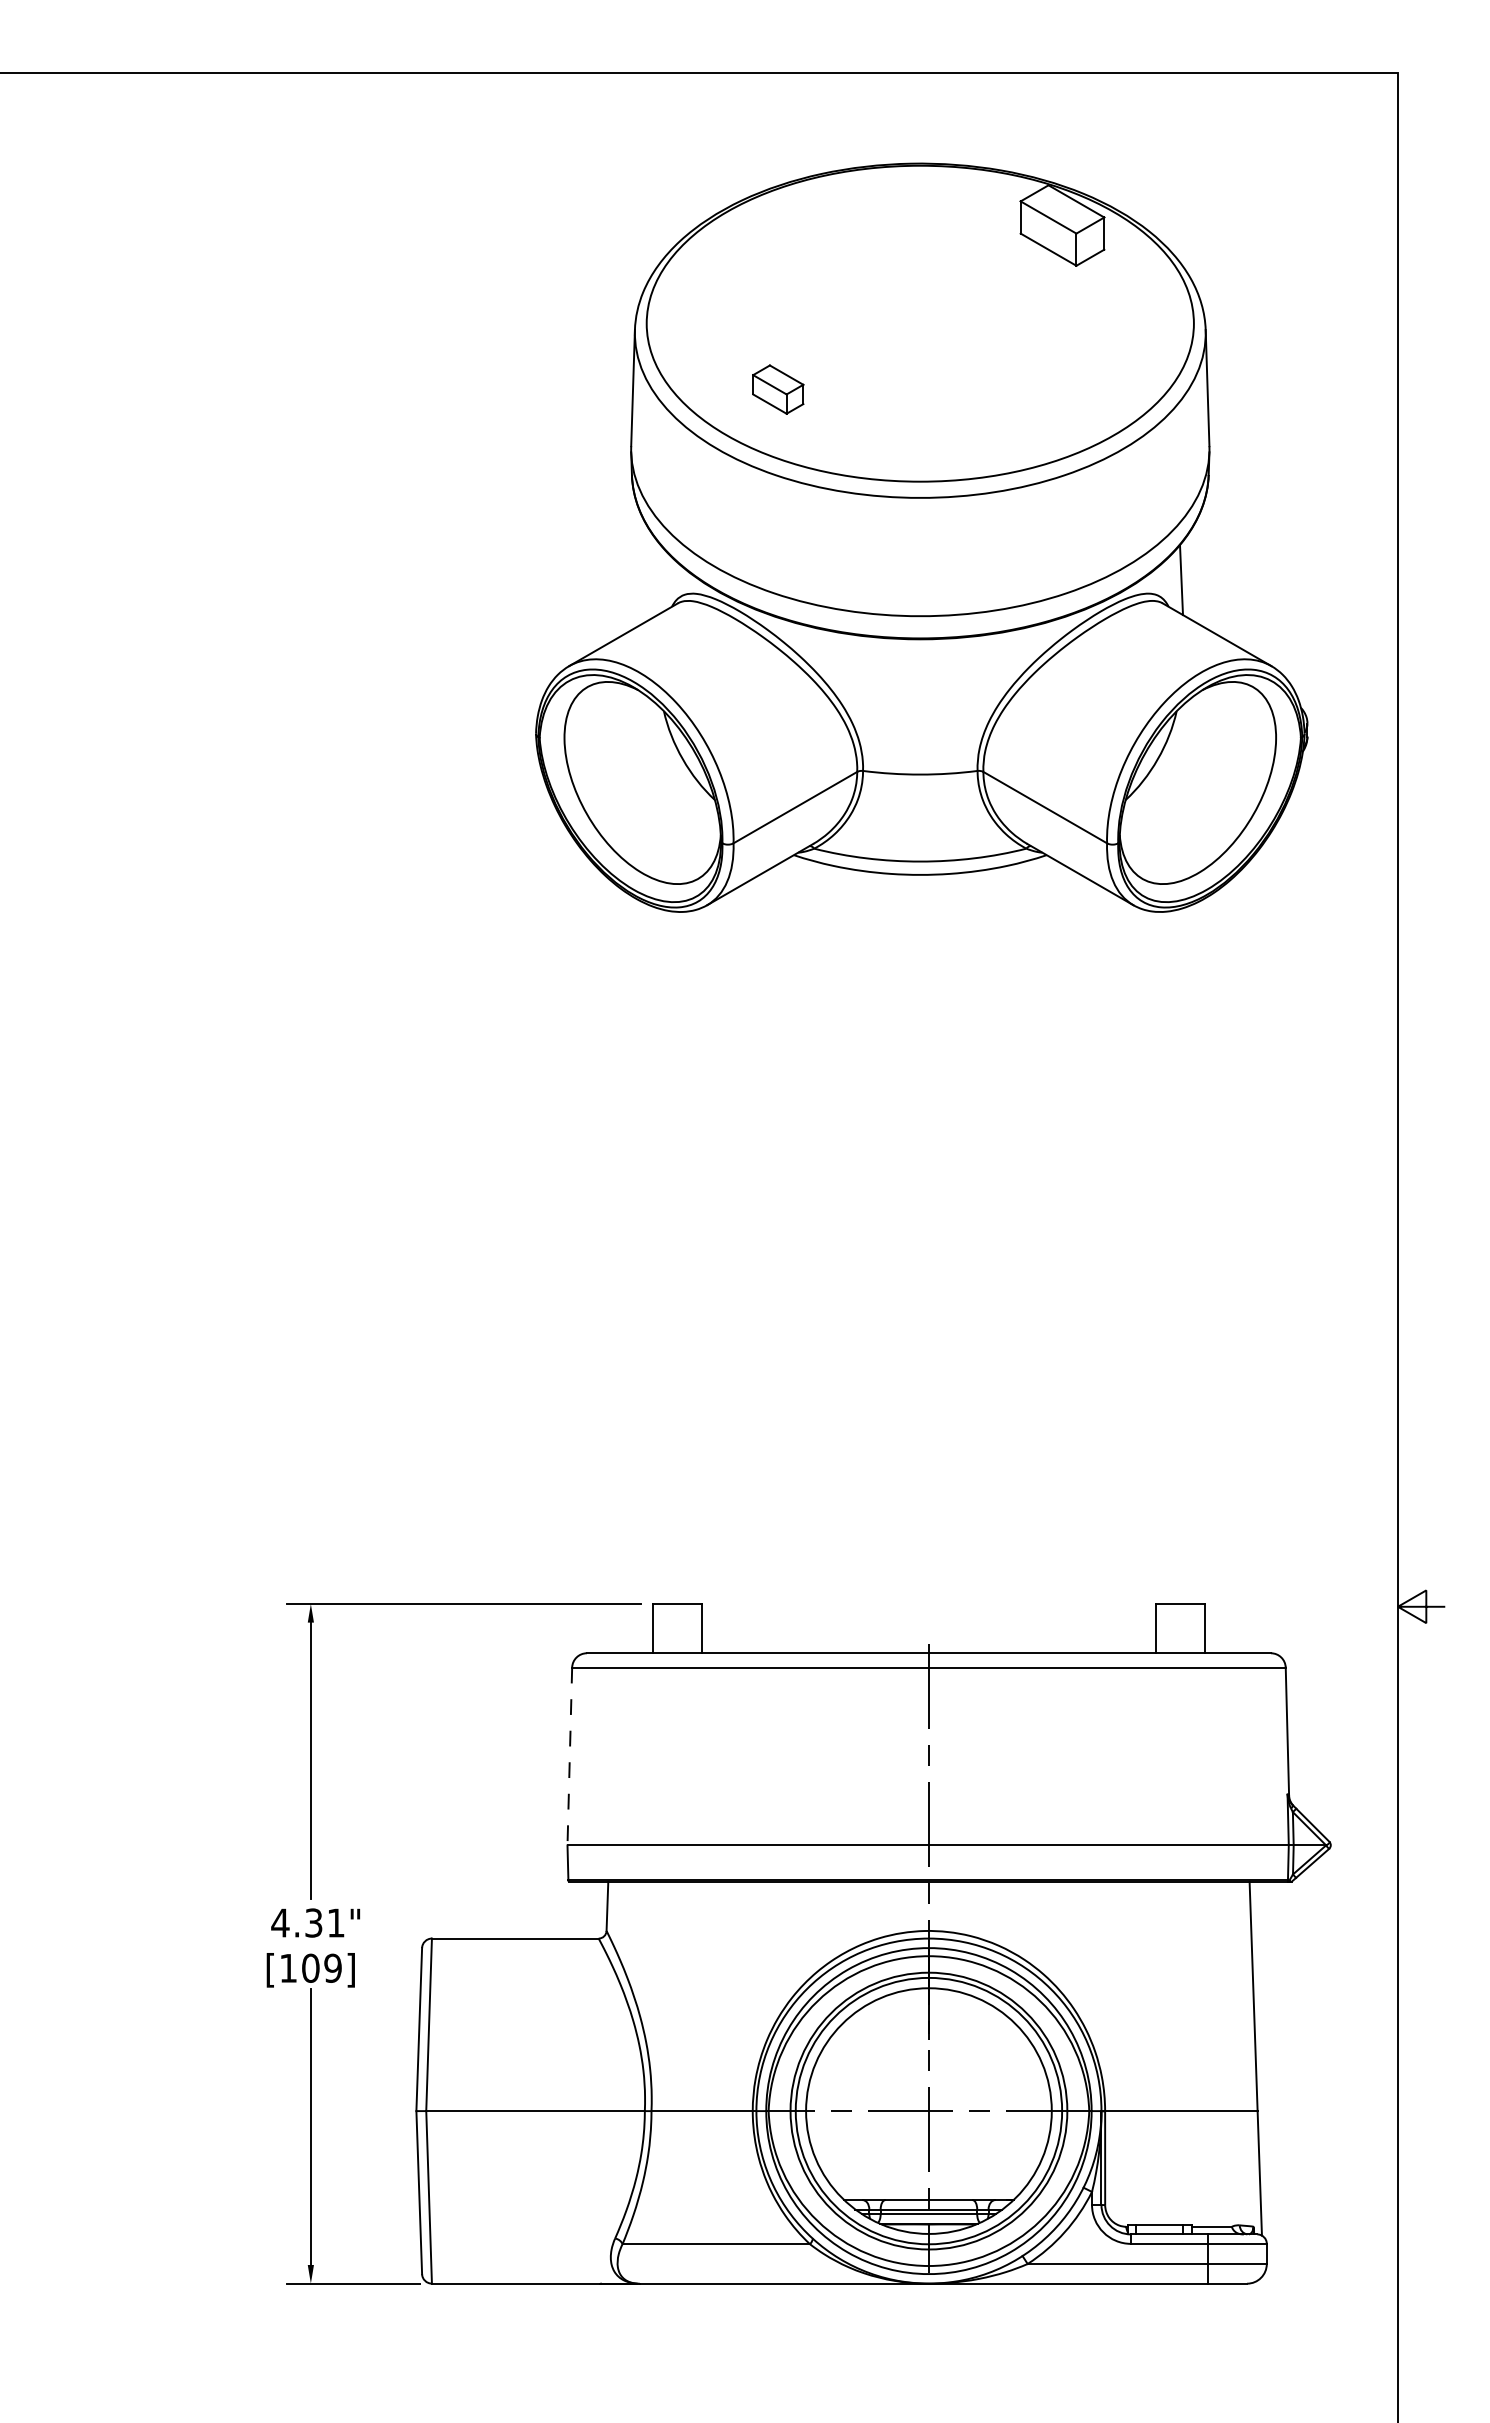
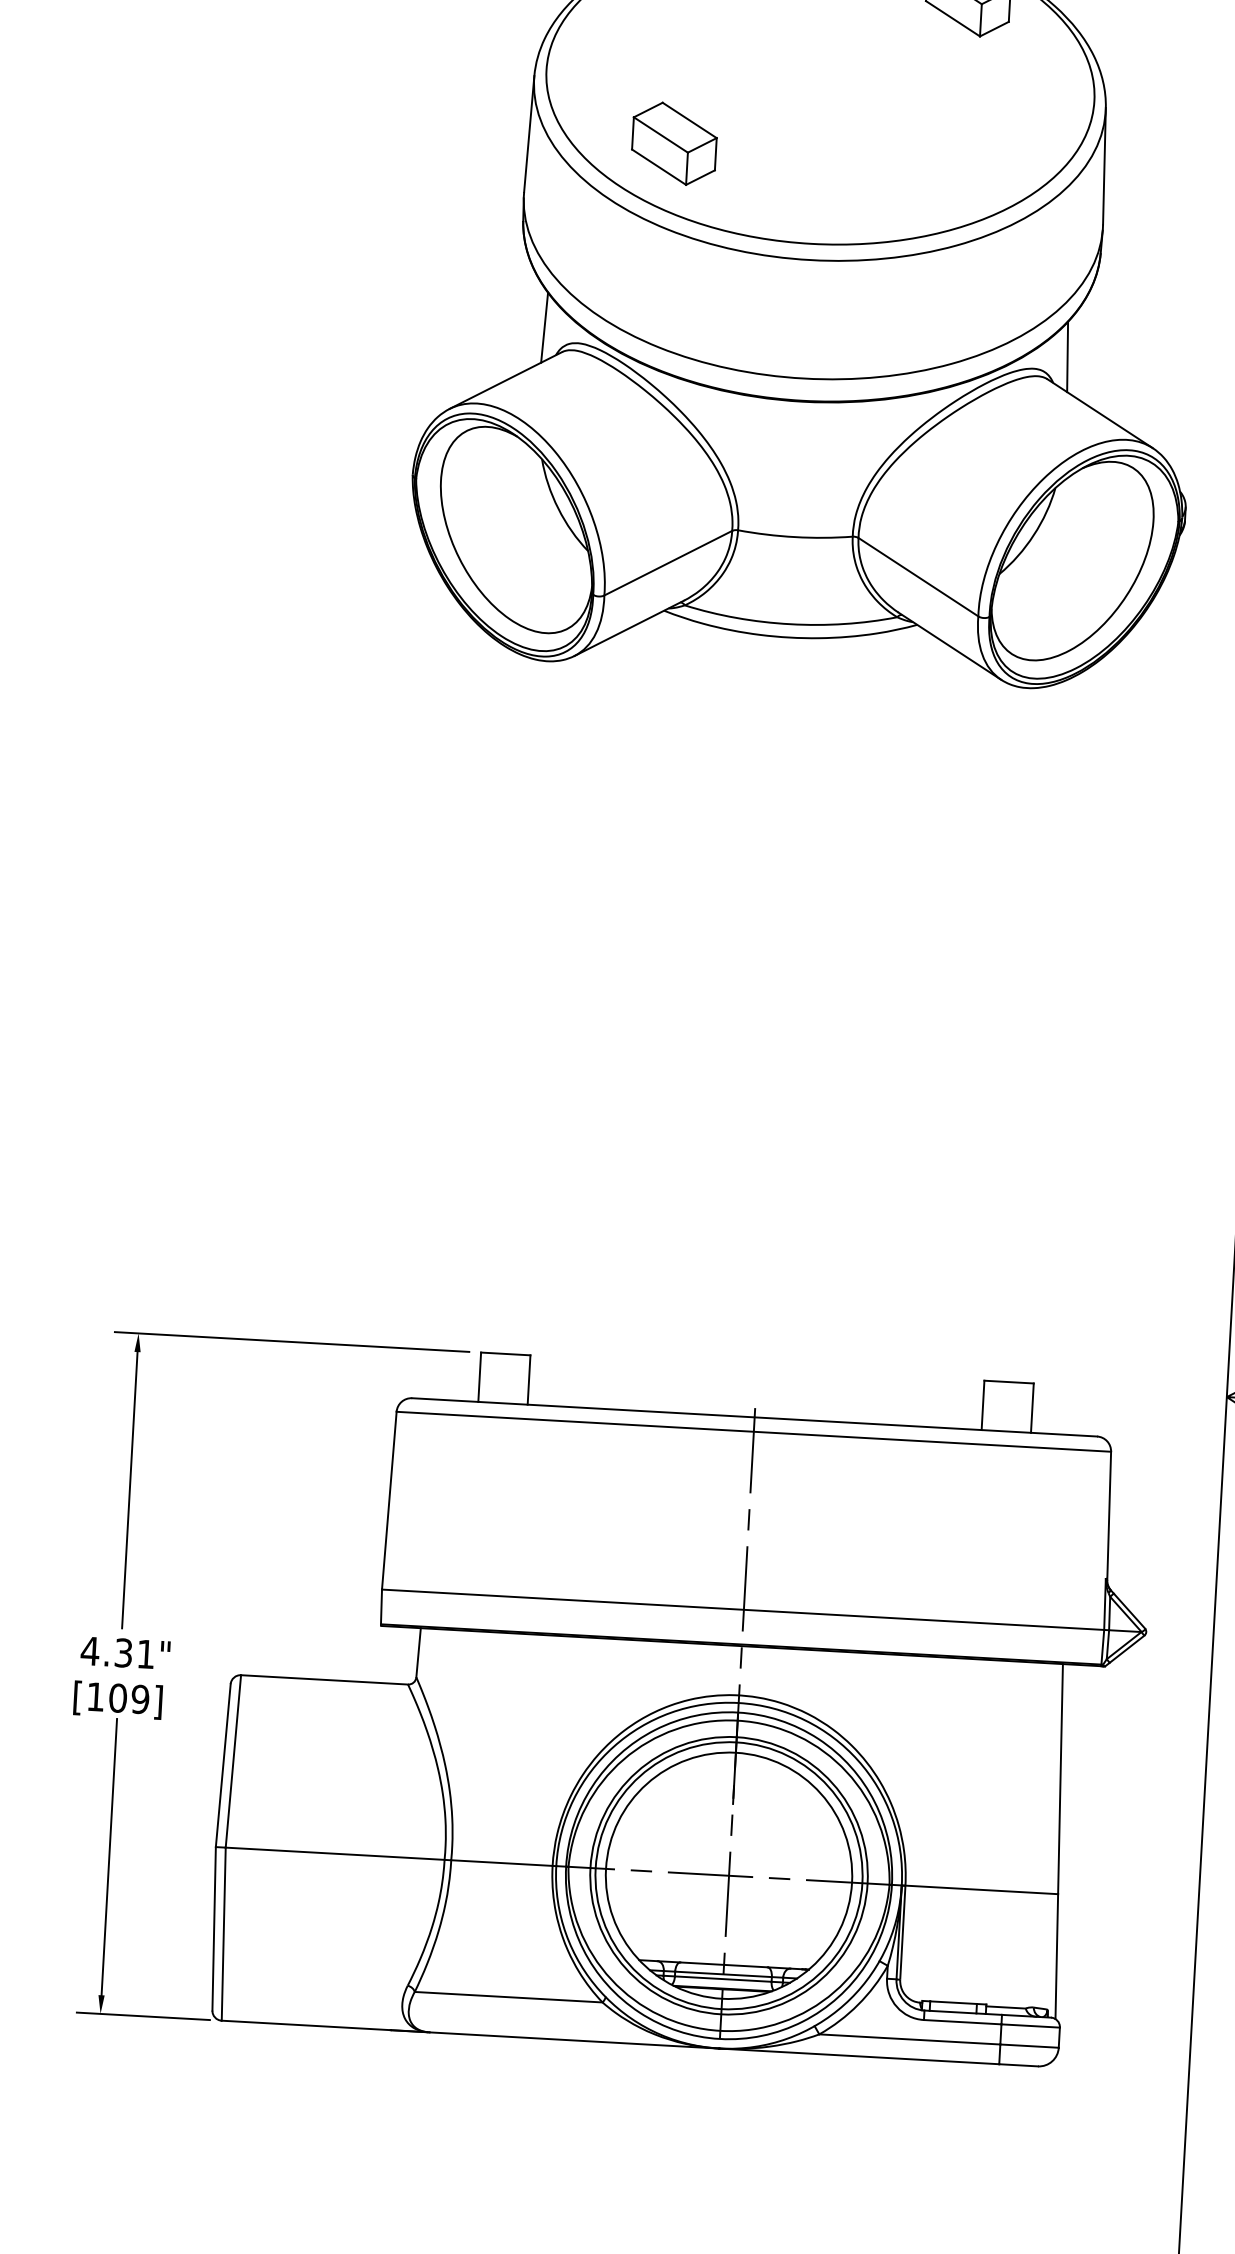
part: (778, 389) -> (674, 143), size x1.67
line: (658, 580) -> (543, 328), added
line: (569, 1756) -> (388, 1500), dashed -> solid

